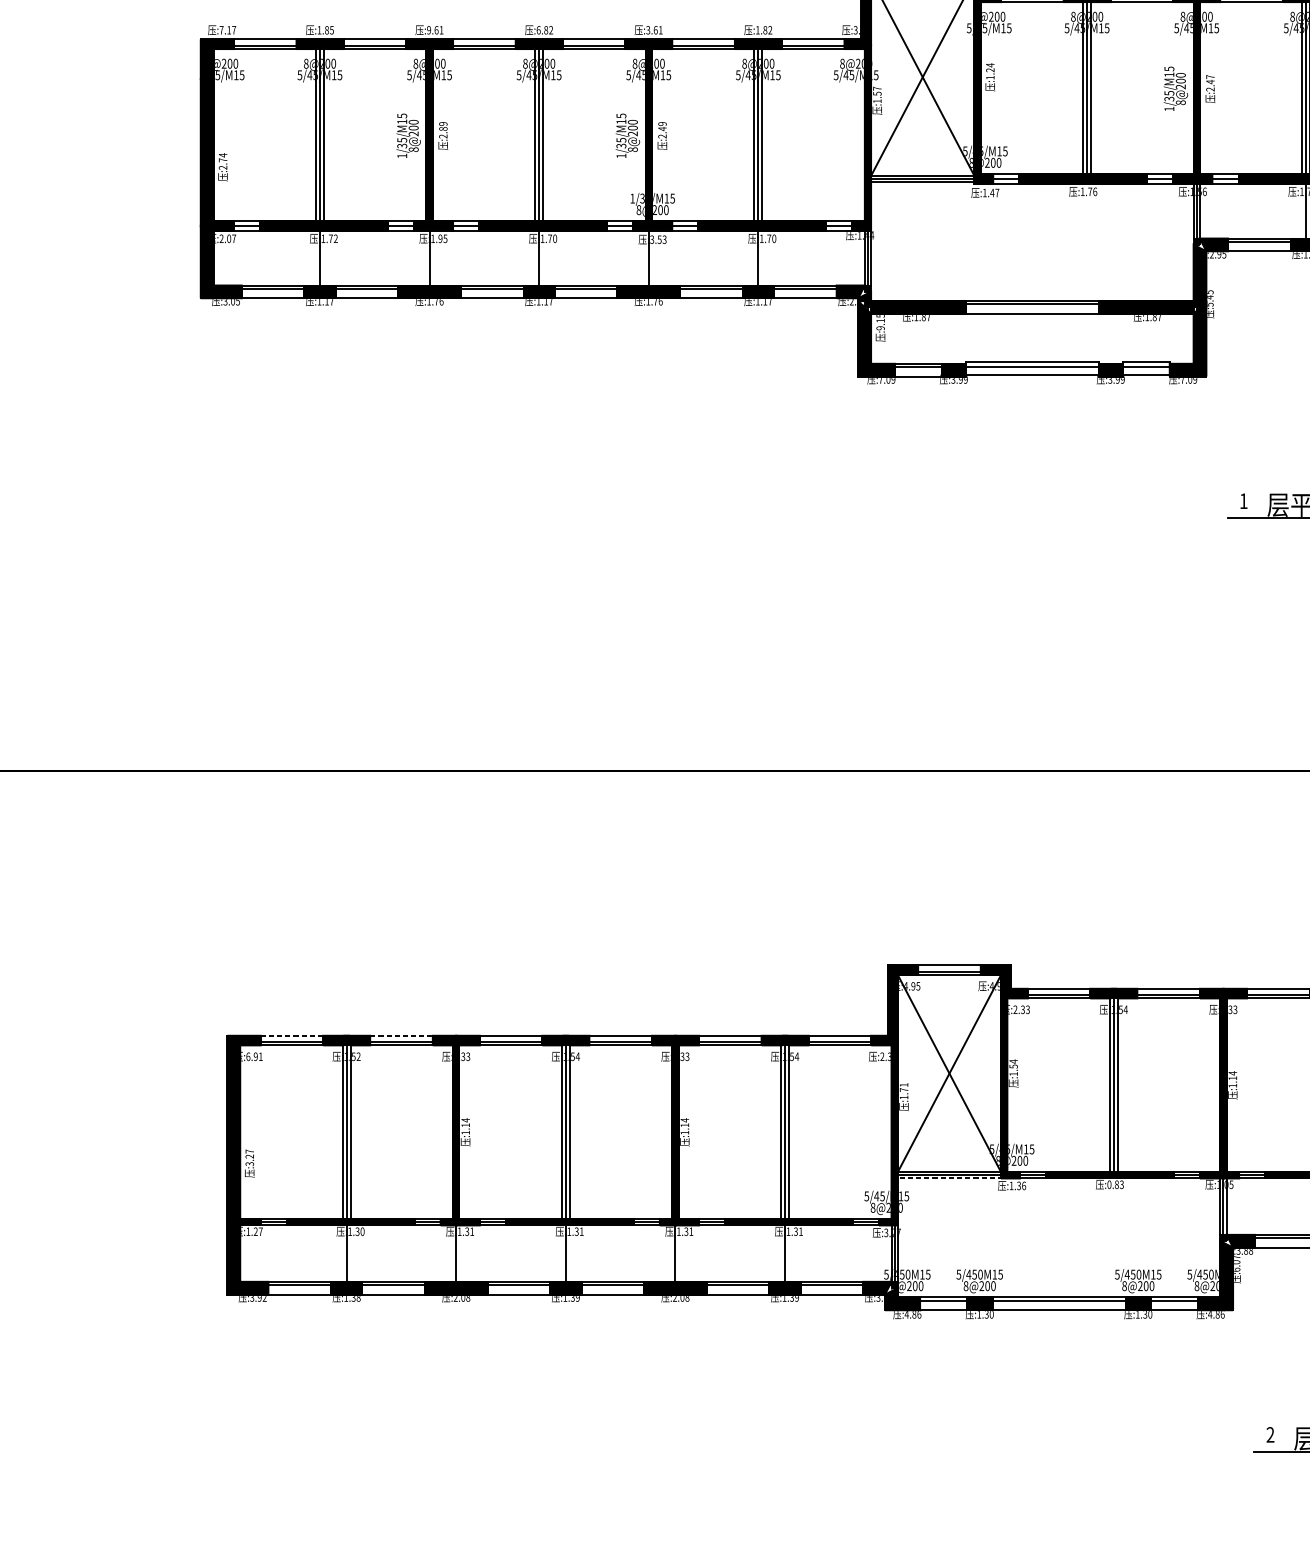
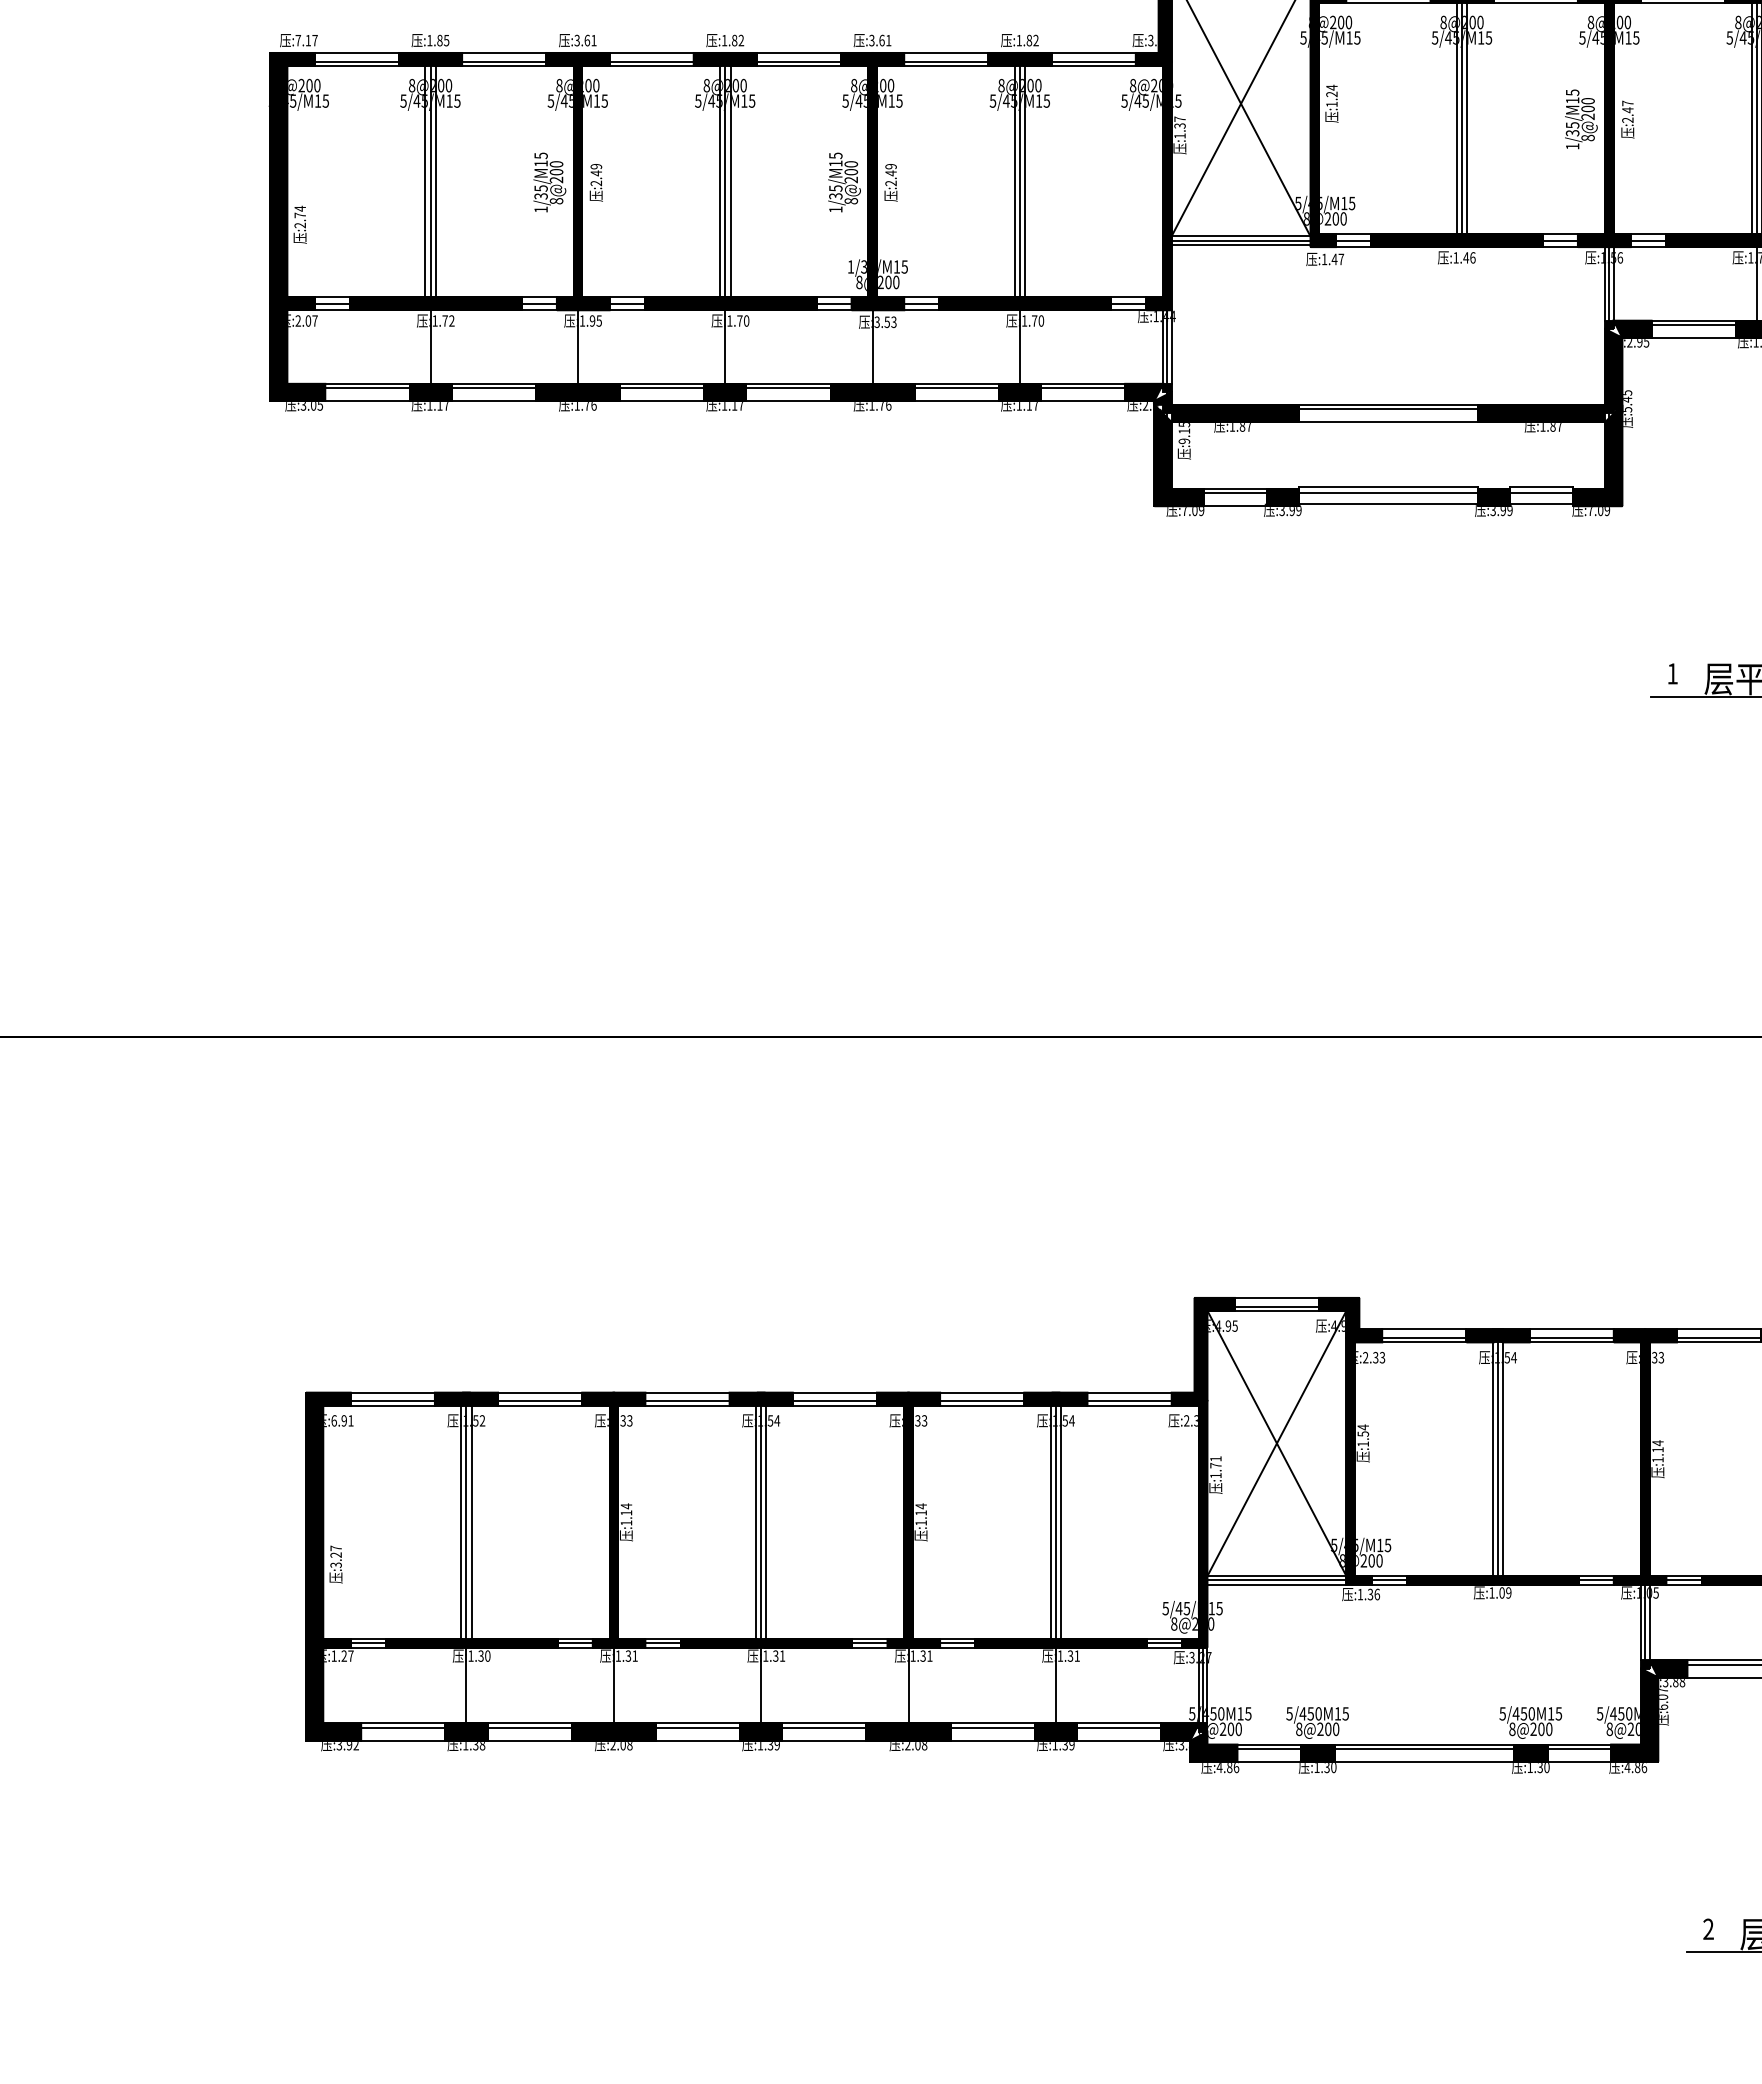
text: (428, 30) -> (576, 40), :9.61 -> :3.61
text: (538, 30) -> (724, 40), :6.82 -> :1.82
text: (876, 93) -> (1179, 125), :1.57 -> :1.37
text: (443, 129) -> (596, 173), :2.89 -> :2.49
text: (1090, 191) -> (1466, 257), :1.76 -> :1.46
line: (292, 1035) -> (393, 1392), dashed -> solid
line: (401, 1035) -> (540, 1392), dashed -> solid
line: (946, 1178) -> (1272, 1584), dashed -> solid
text: (1115, 1184) -> (1500, 1592), :0.83 -> :1.09

